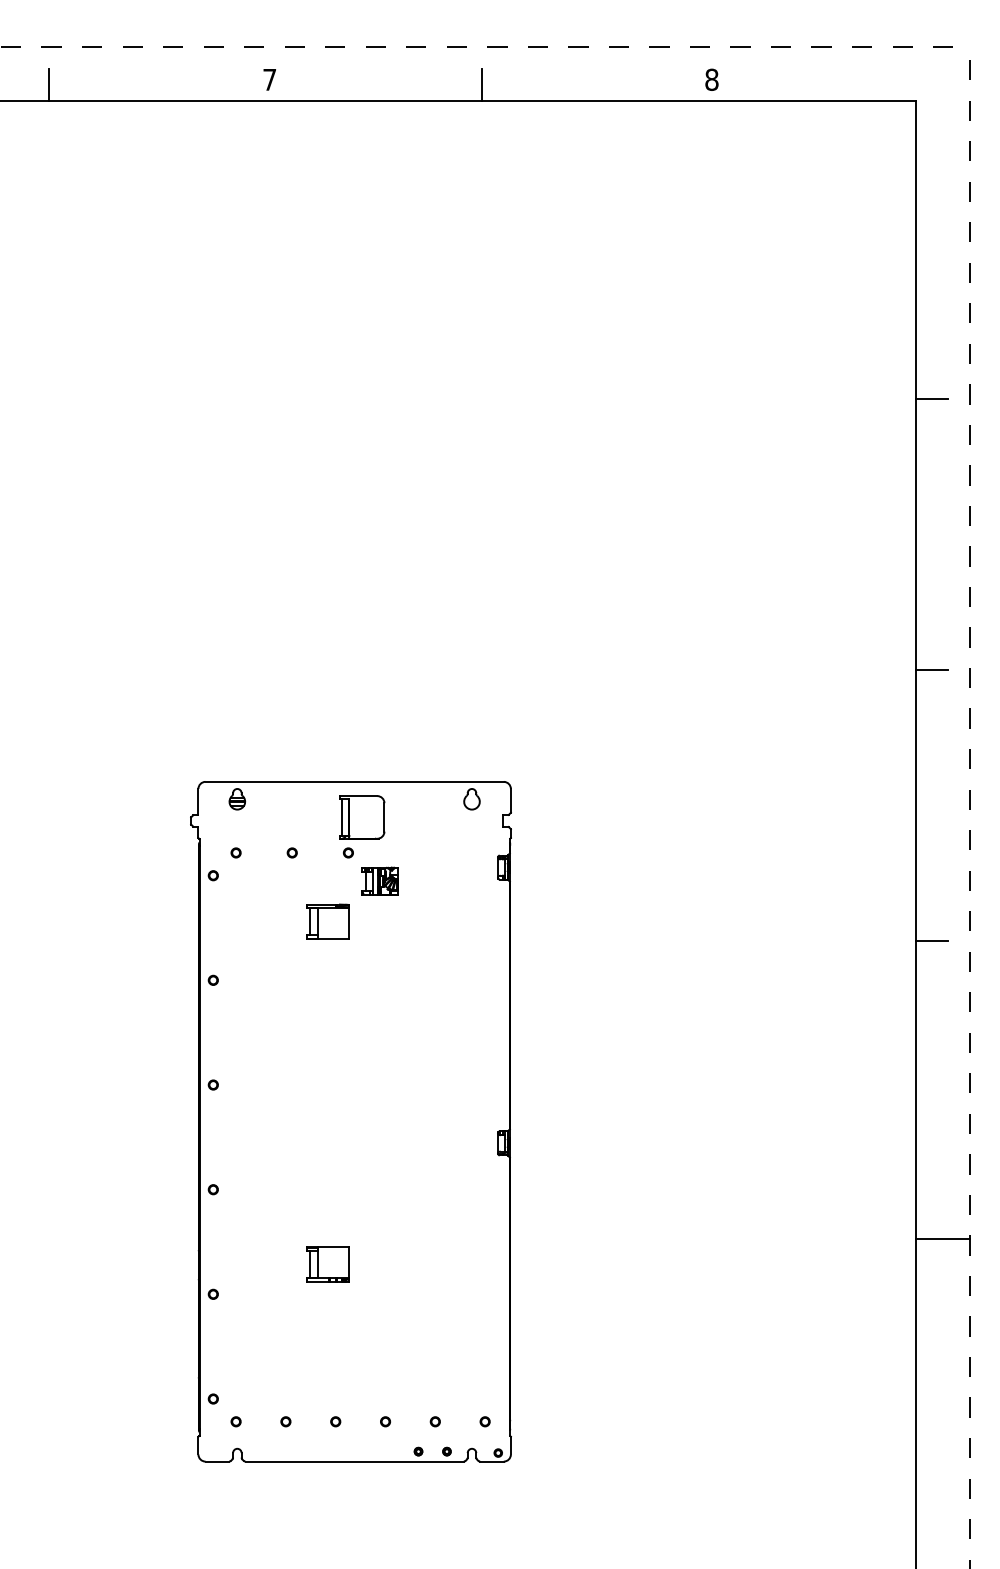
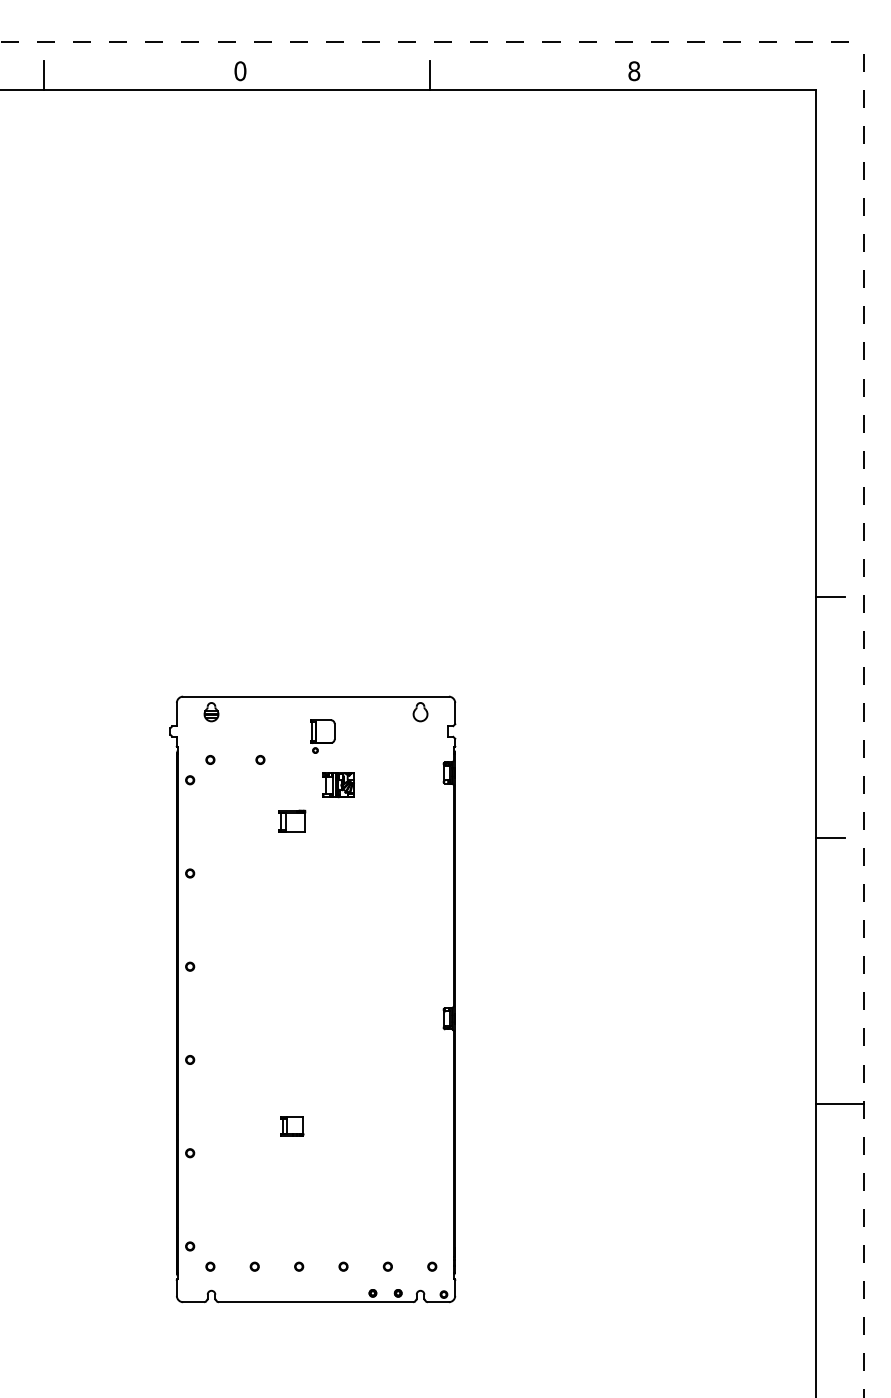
text: (269, 80) -> (240, 71), 7 -> 0
line: (931, 398) -> (829, 355), removed
part: (361, 826) -> (322, 736), size x0.6
part: (327, 922) -> (291, 821), size x0.7
part: (327, 1264) -> (291, 1126), size x0.6

